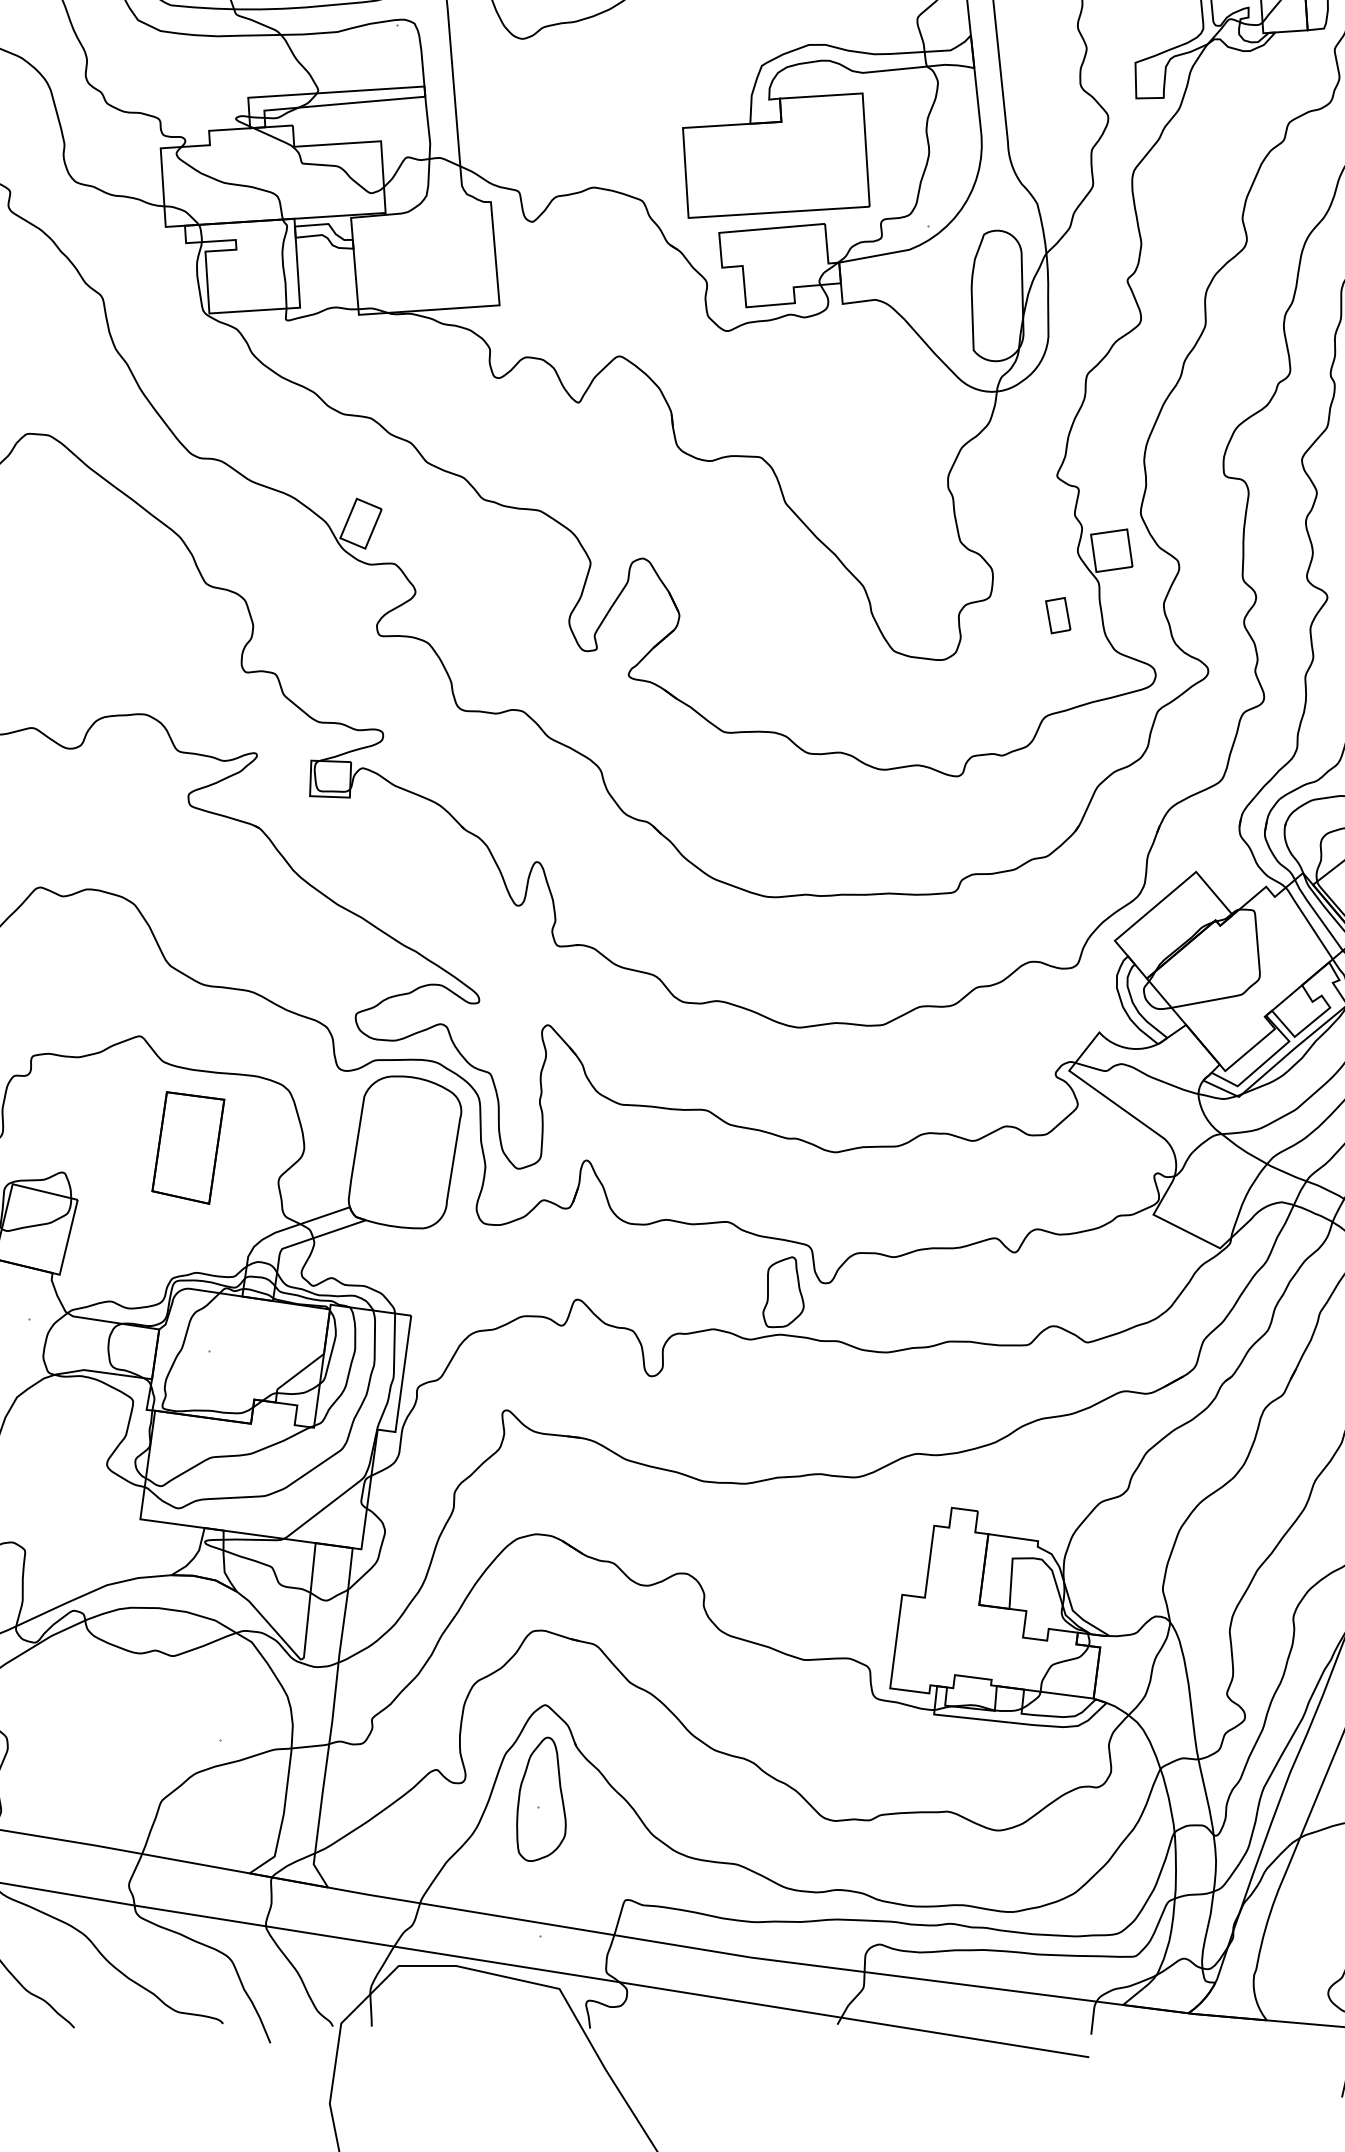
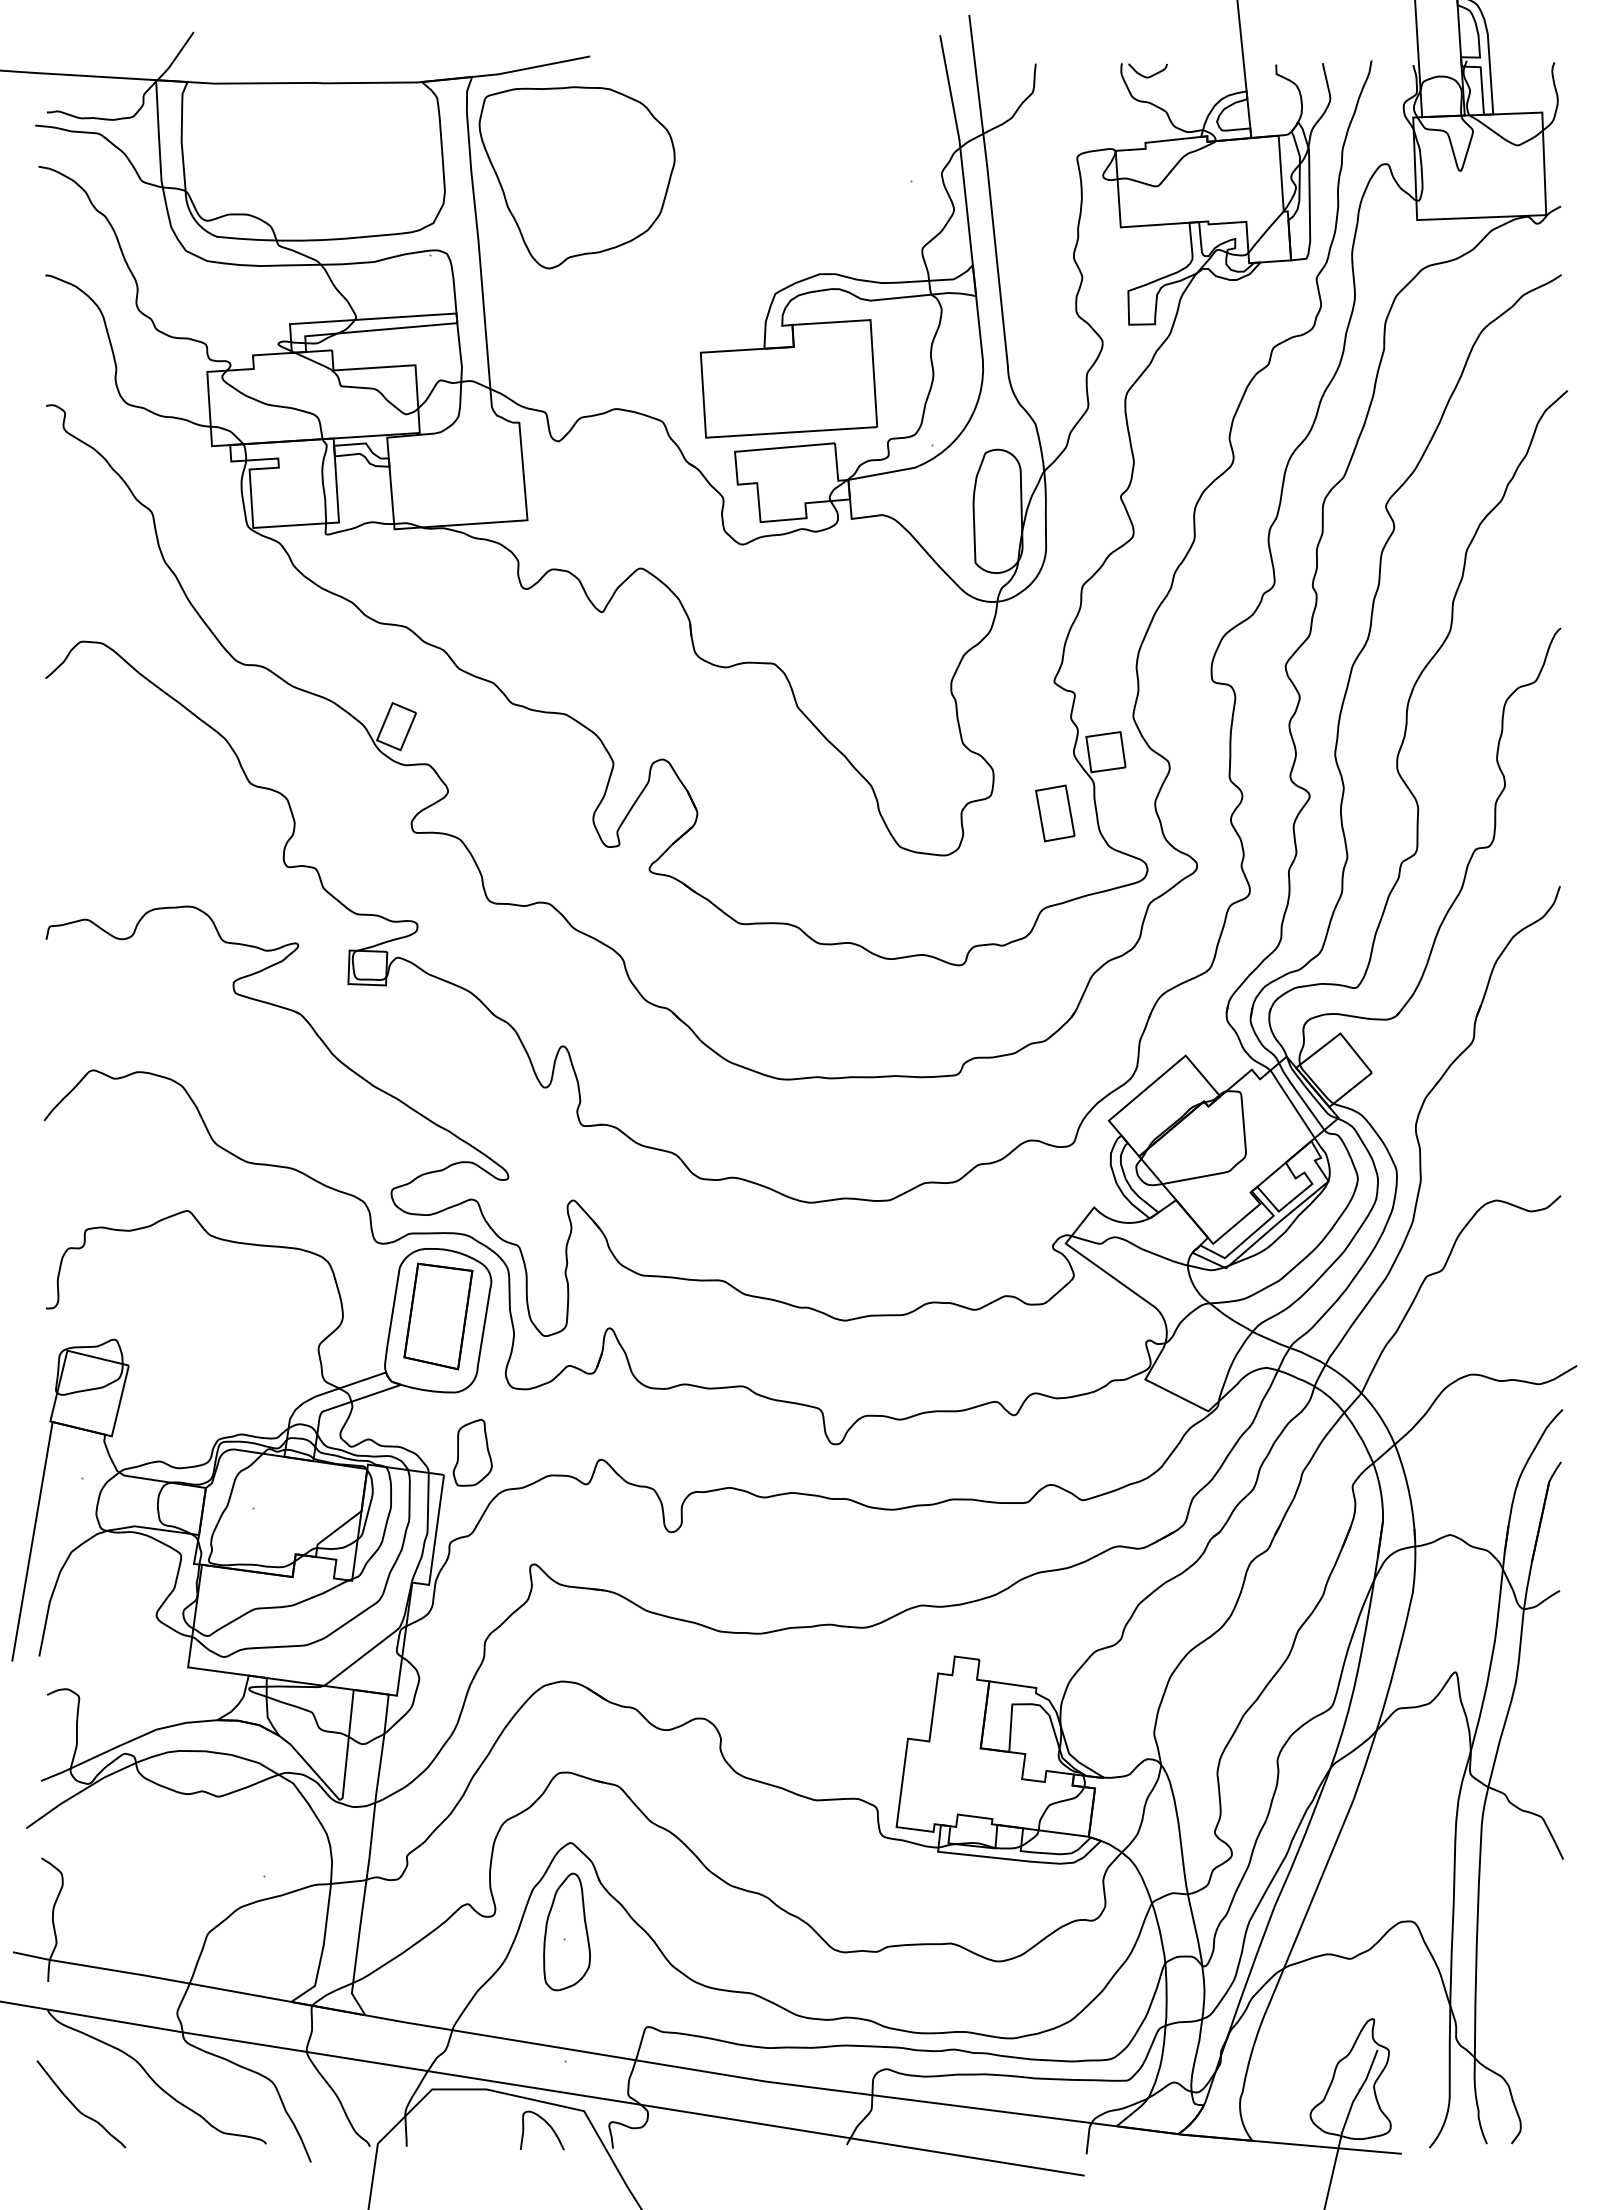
part: (1058, 615) -> (1055, 813), size x1.67
part: (188, 1147) -> (438, 1316), moved
part: (783, 1291) -> (472, 1452), moved
curve: (520, 2003) -> (547, 2124), added

